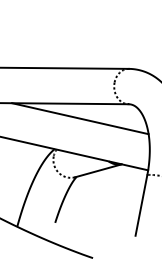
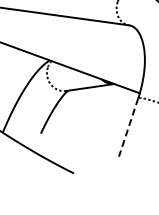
line: (80, 118) -> (79, 33), removed
line: (141, 205) -> (128, 127), solid -> dashed

